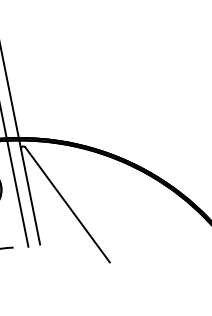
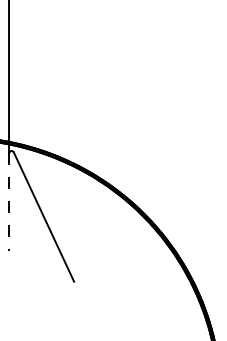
line: (30, 196) -> (9, 201), solid -> dashed

